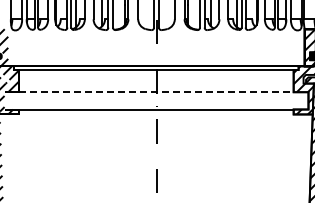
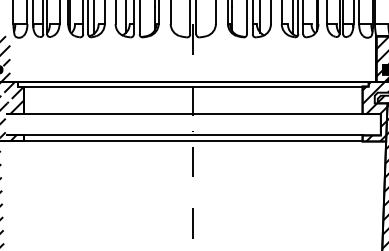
line: (157, 92) -> (194, 114), dashed -> solid
line: (156, 114) -> (193, 141), added

